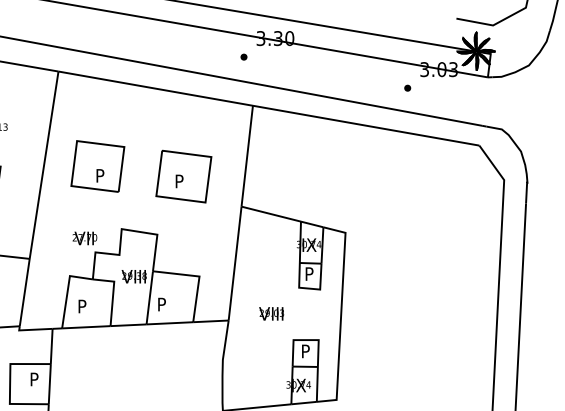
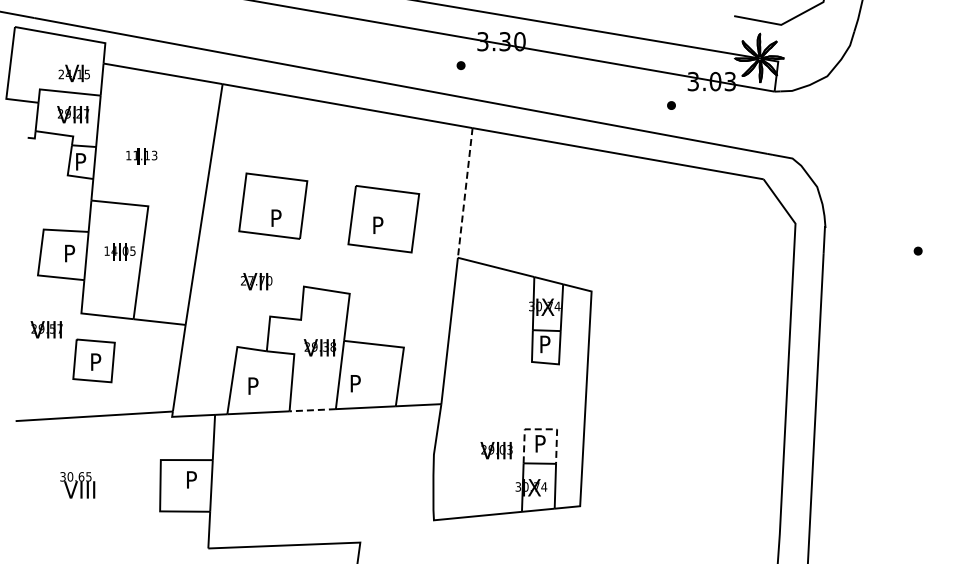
line: (247, 156) -> (465, 193), solid -> dashed
text: (84, 238) -> (256, 281), moved
text: (271, 313) -> (496, 450), moved
line: (128, 325) -> (312, 410), solid -> dashed
line: (306, 340) -> (541, 429), solid -> dashed

